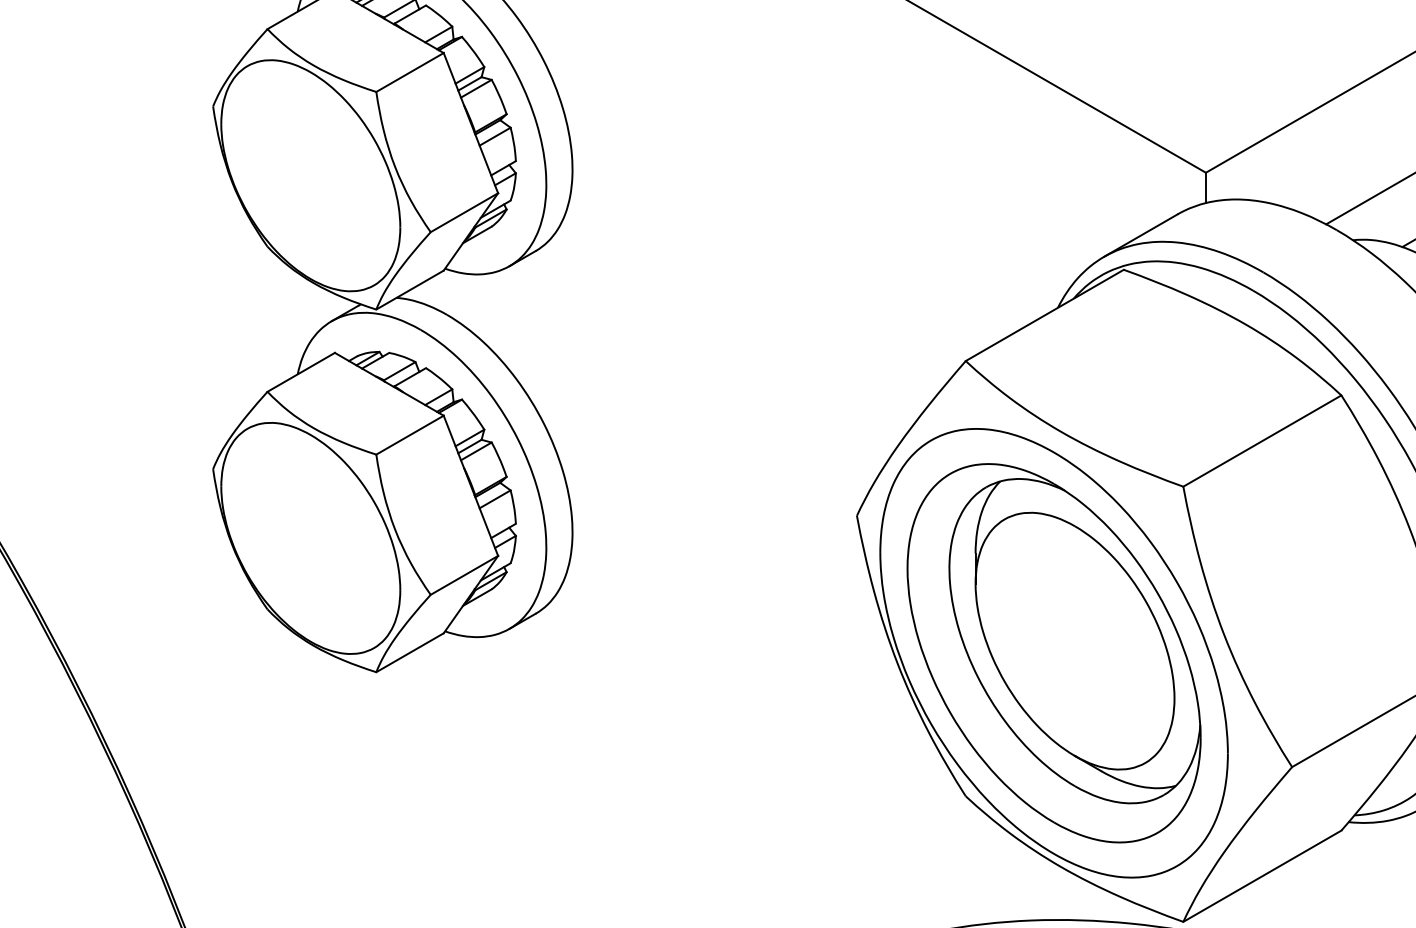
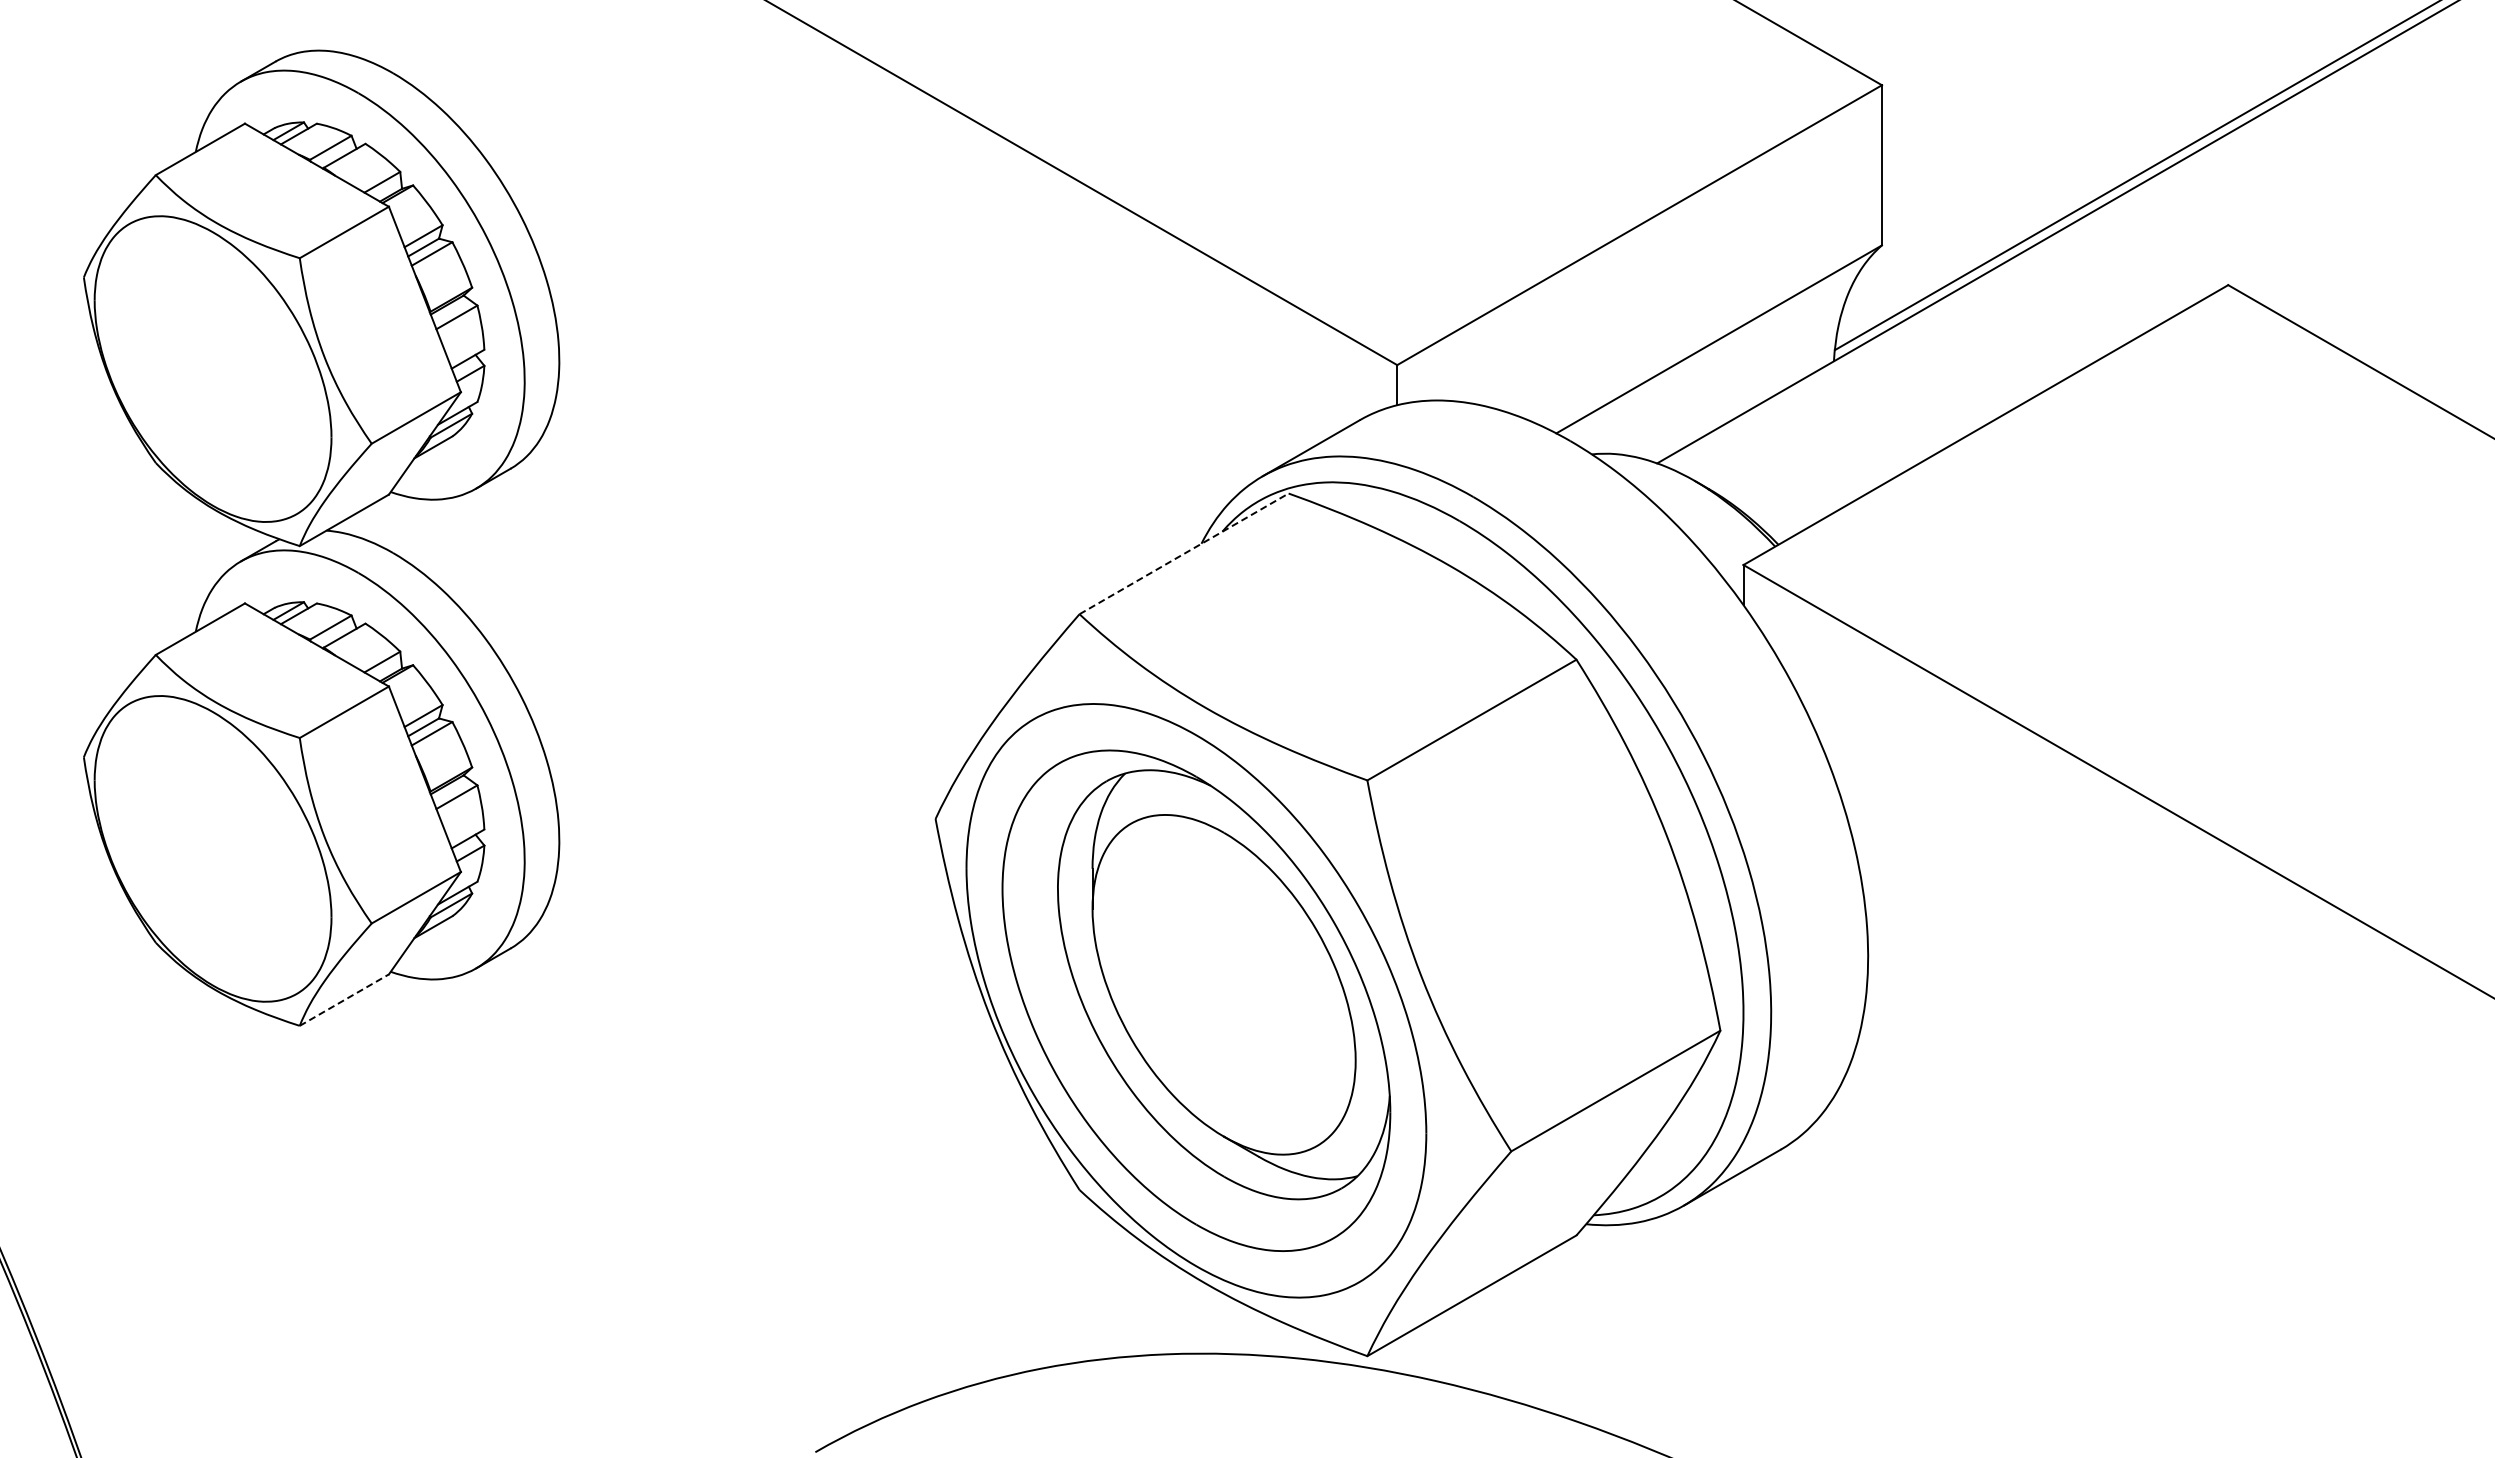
line: (1045, 315) -> (1184, 553), solid -> dashed
line: (410, 652) -> (344, 999), solid -> dashed

